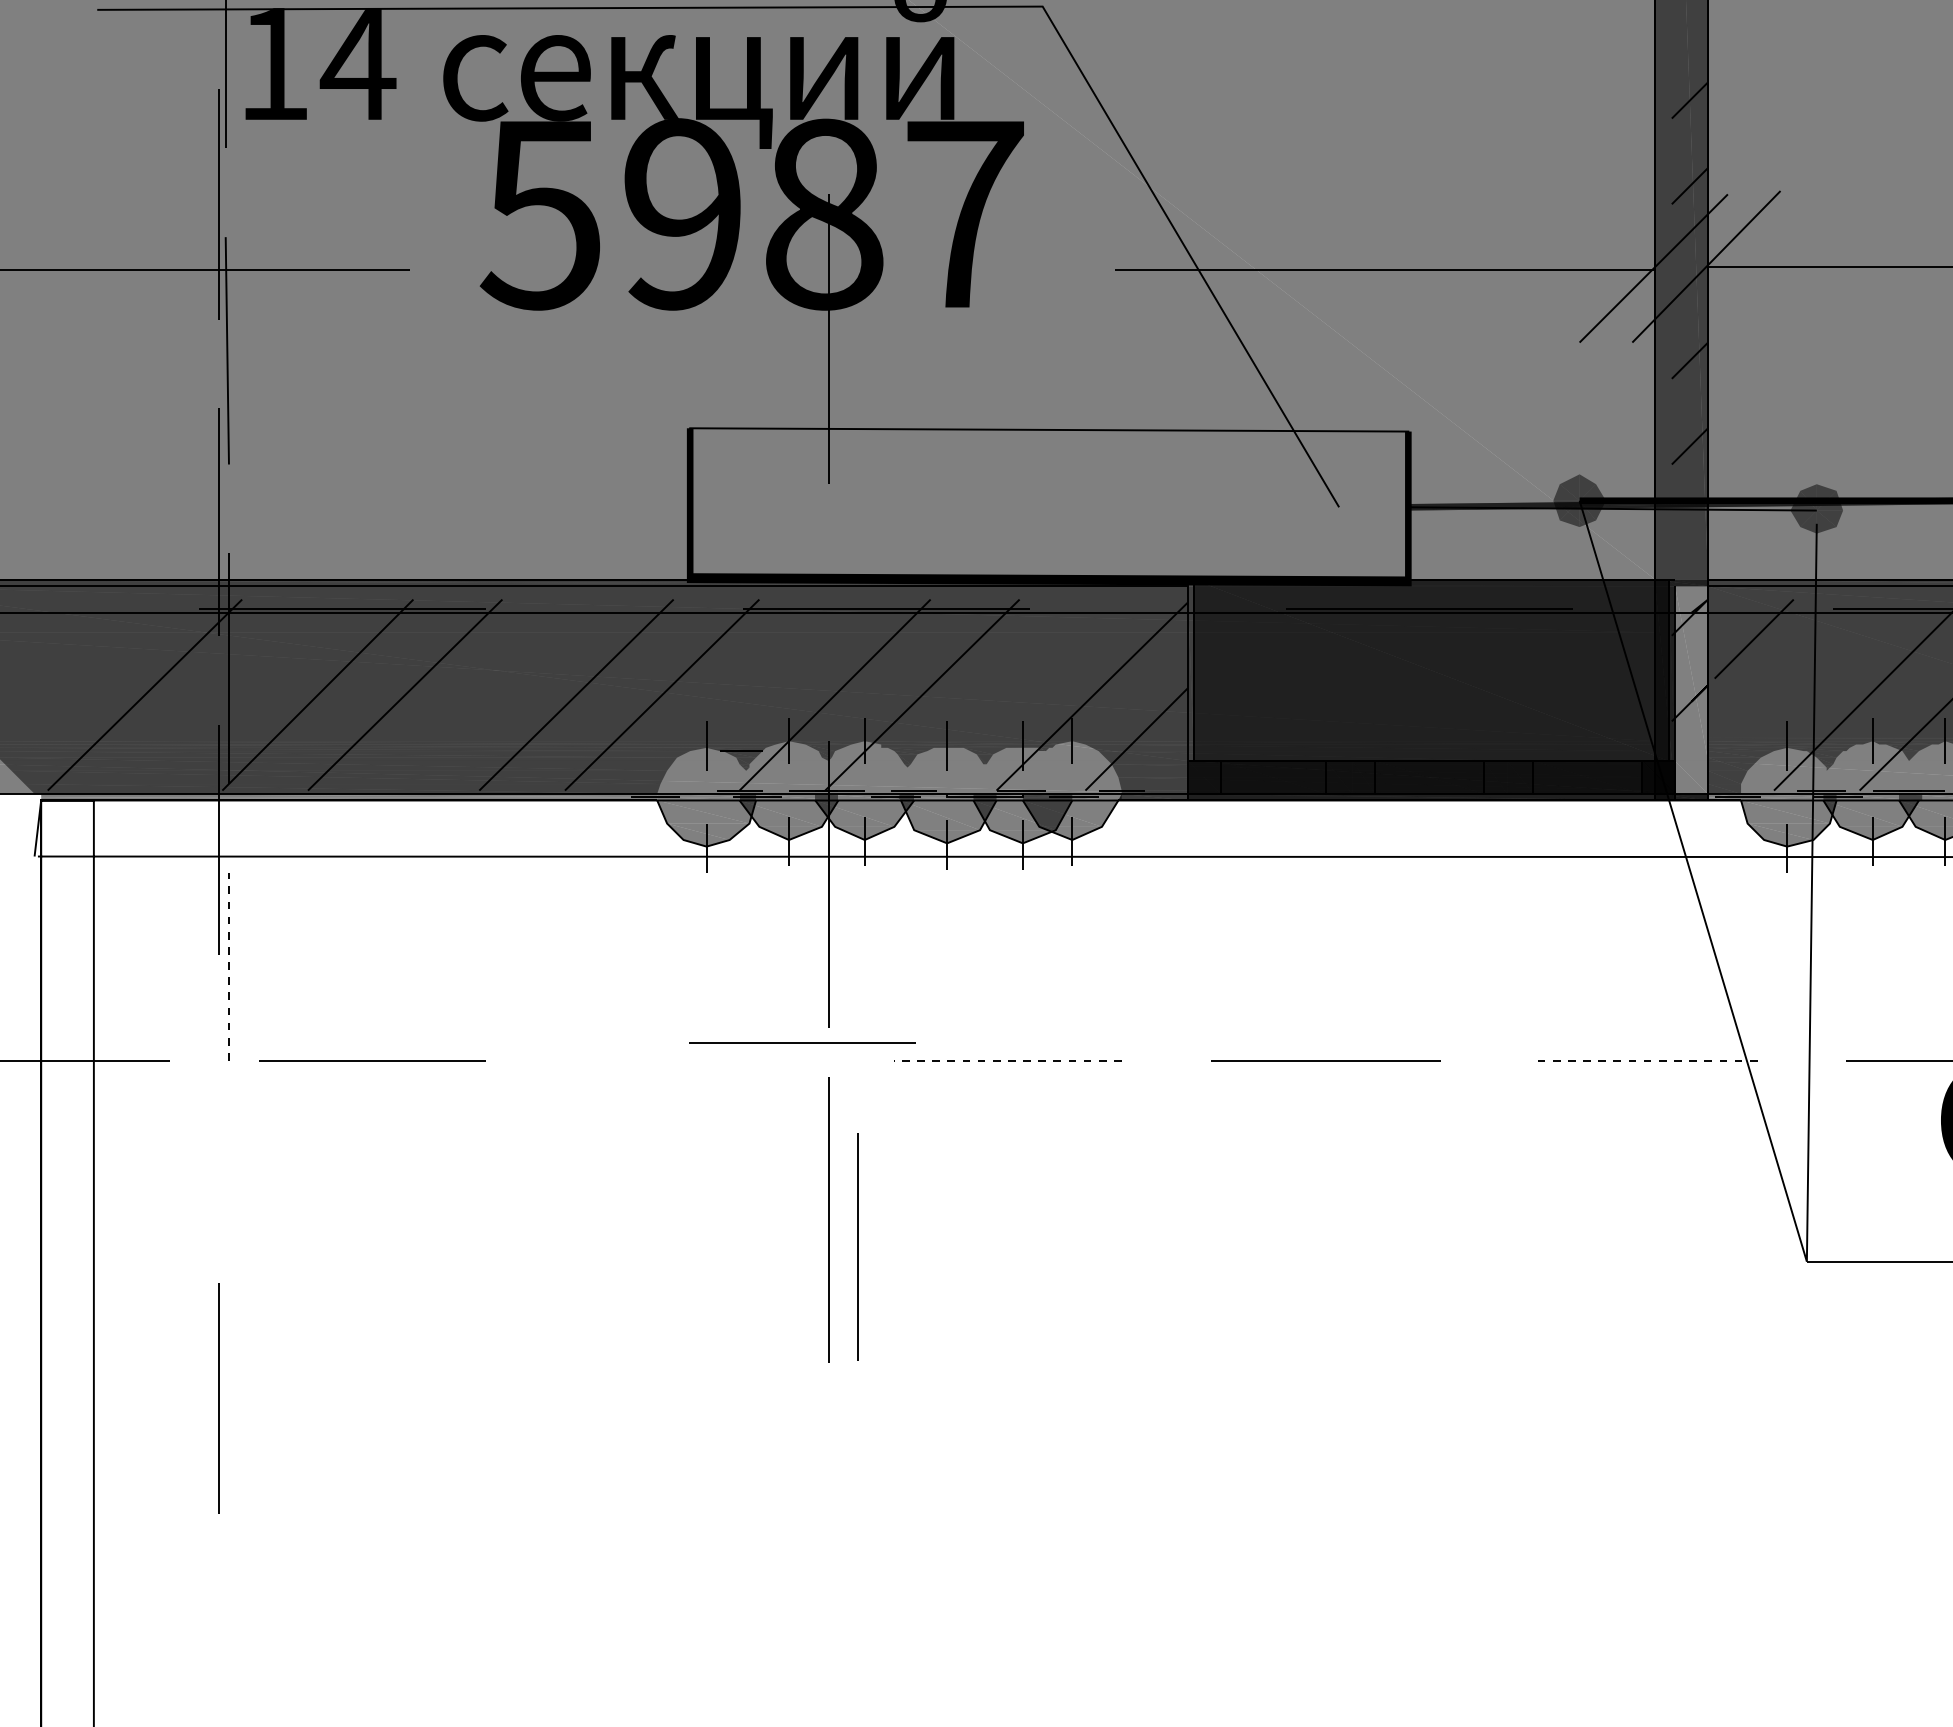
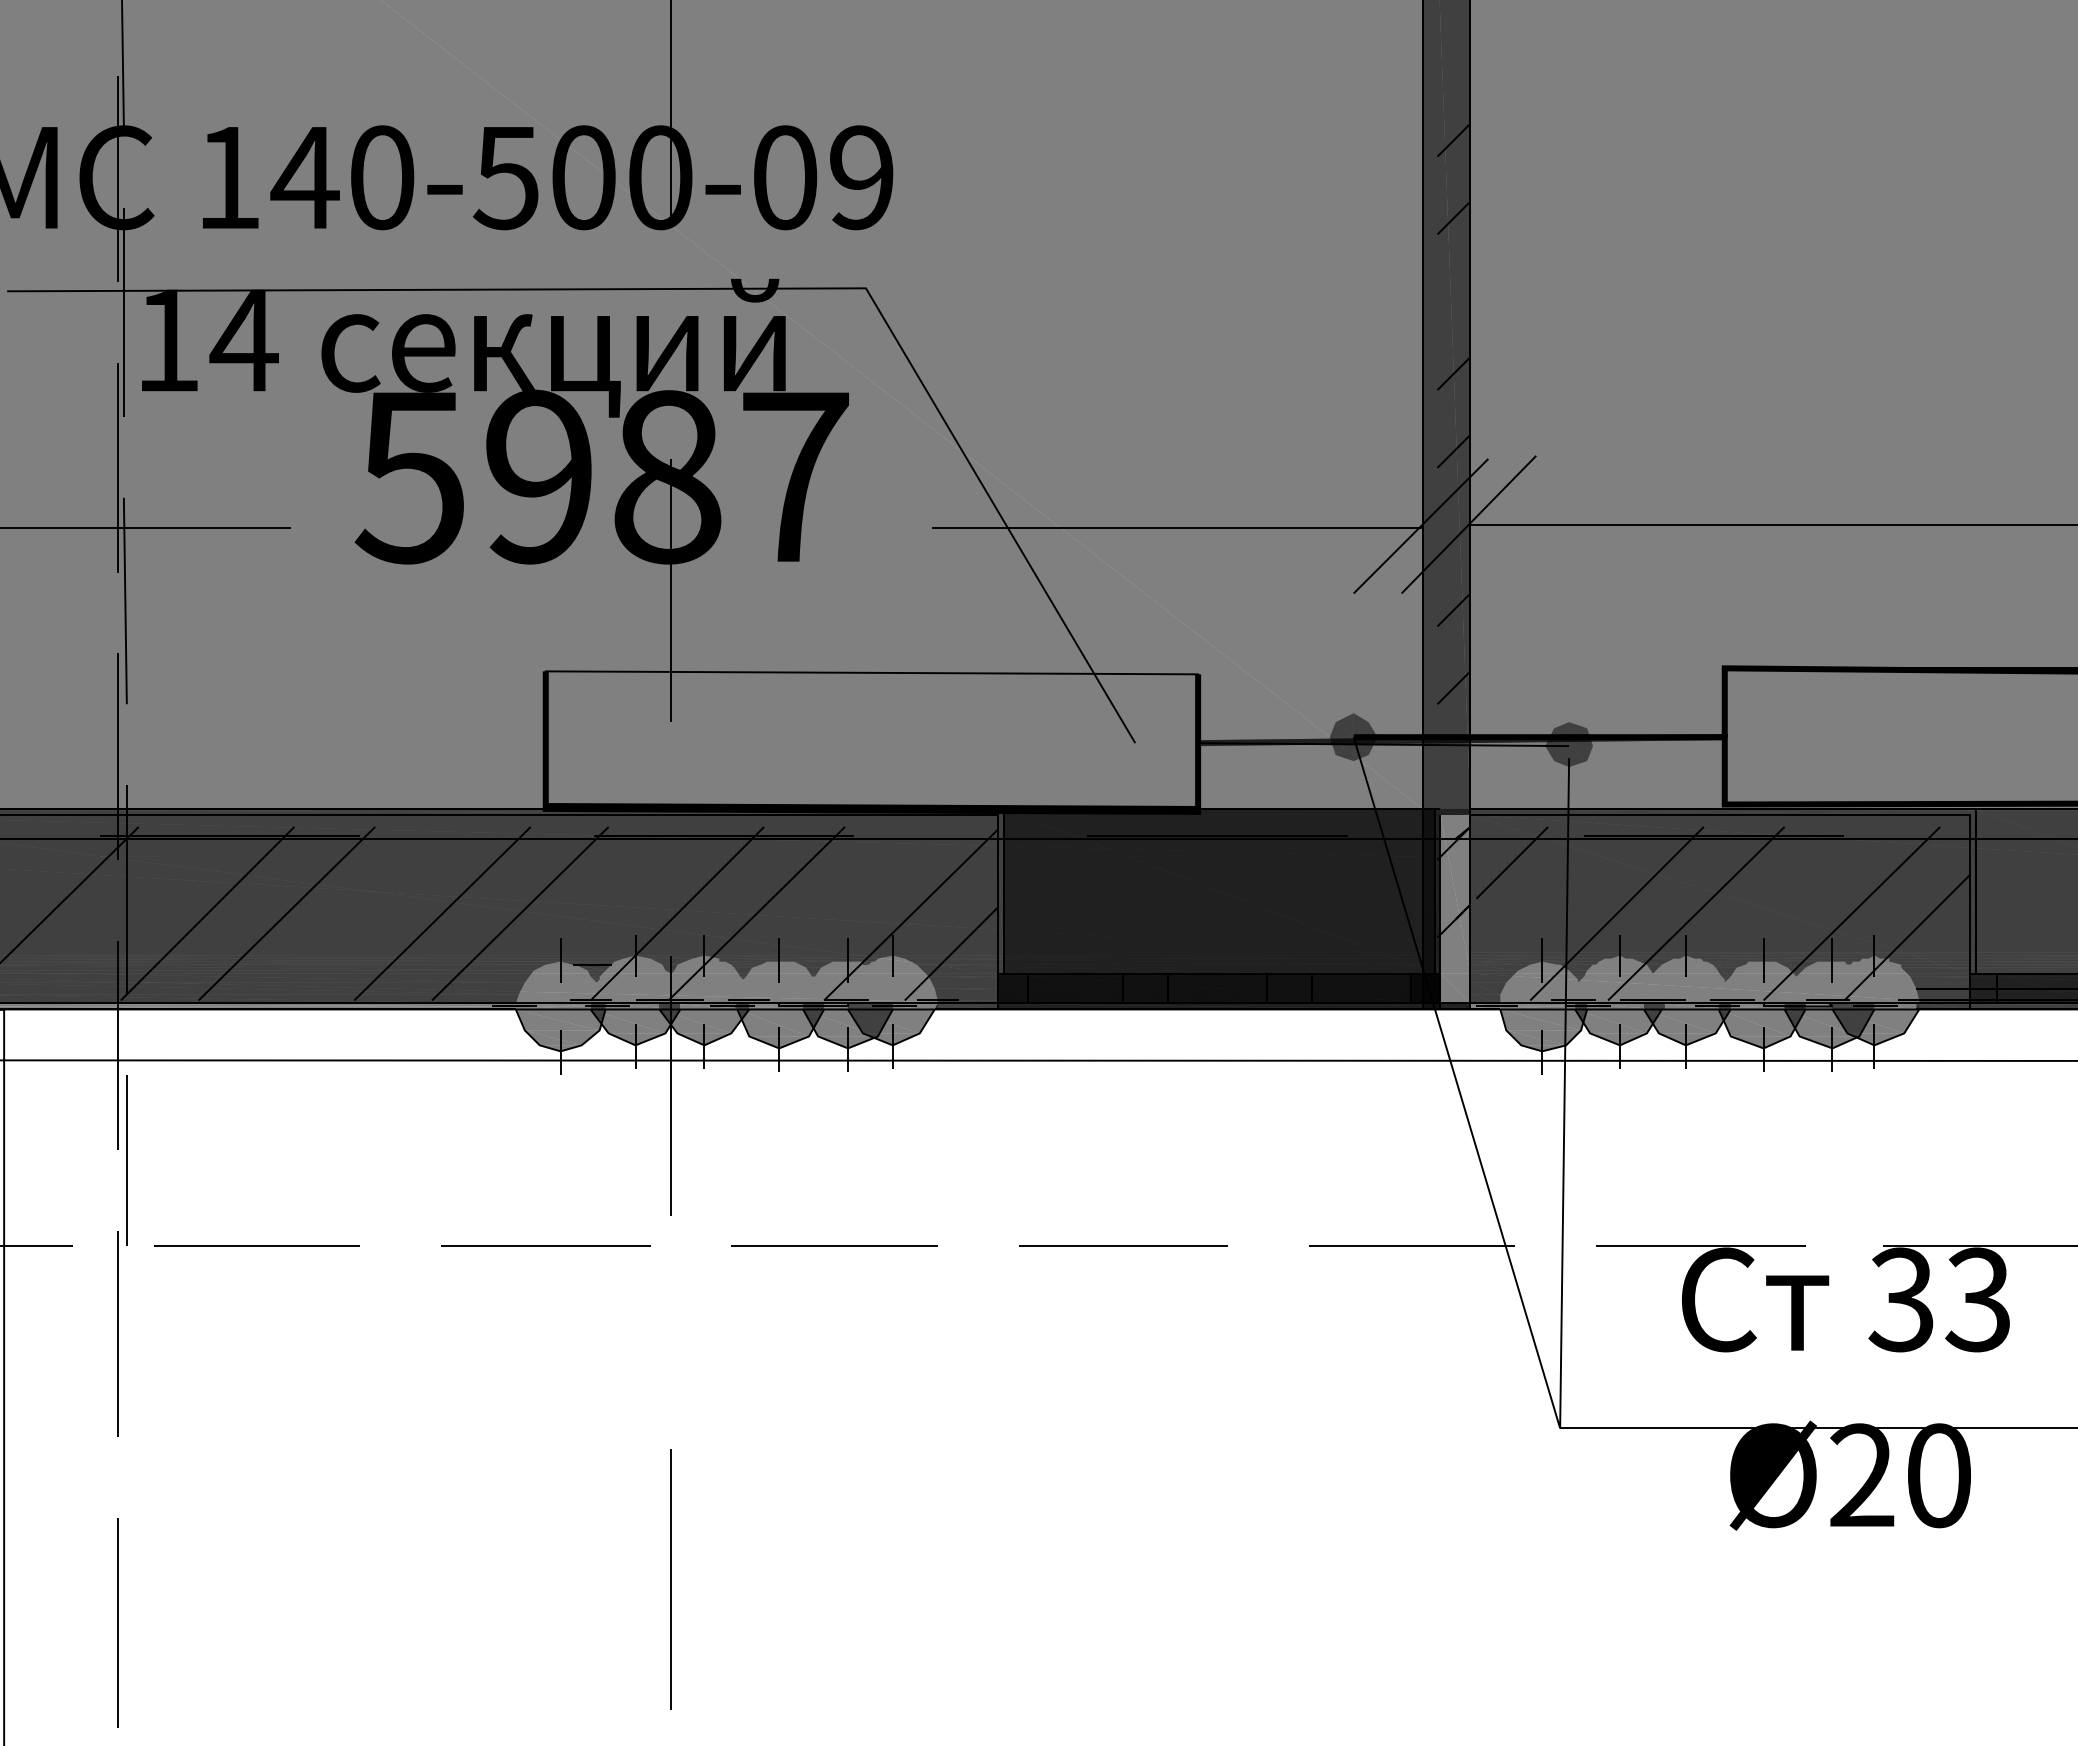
line: (228, 966) -> (126, 1160), dashed -> solid
line: (802, 1042) -> (647, 1229), removed
line: (689, 1060) -> (545, 1245), added
line: (1008, 1060) -> (834, 1245), dashed -> solid
line: (1643, 1060) -> (1411, 1245), dashed -> solid
line: (827, 1219) -> (670, 1579), moved
line: (857, 1246) -> (117, 1333), moved
line: (218, 1398) -> (117, 1622), moved

